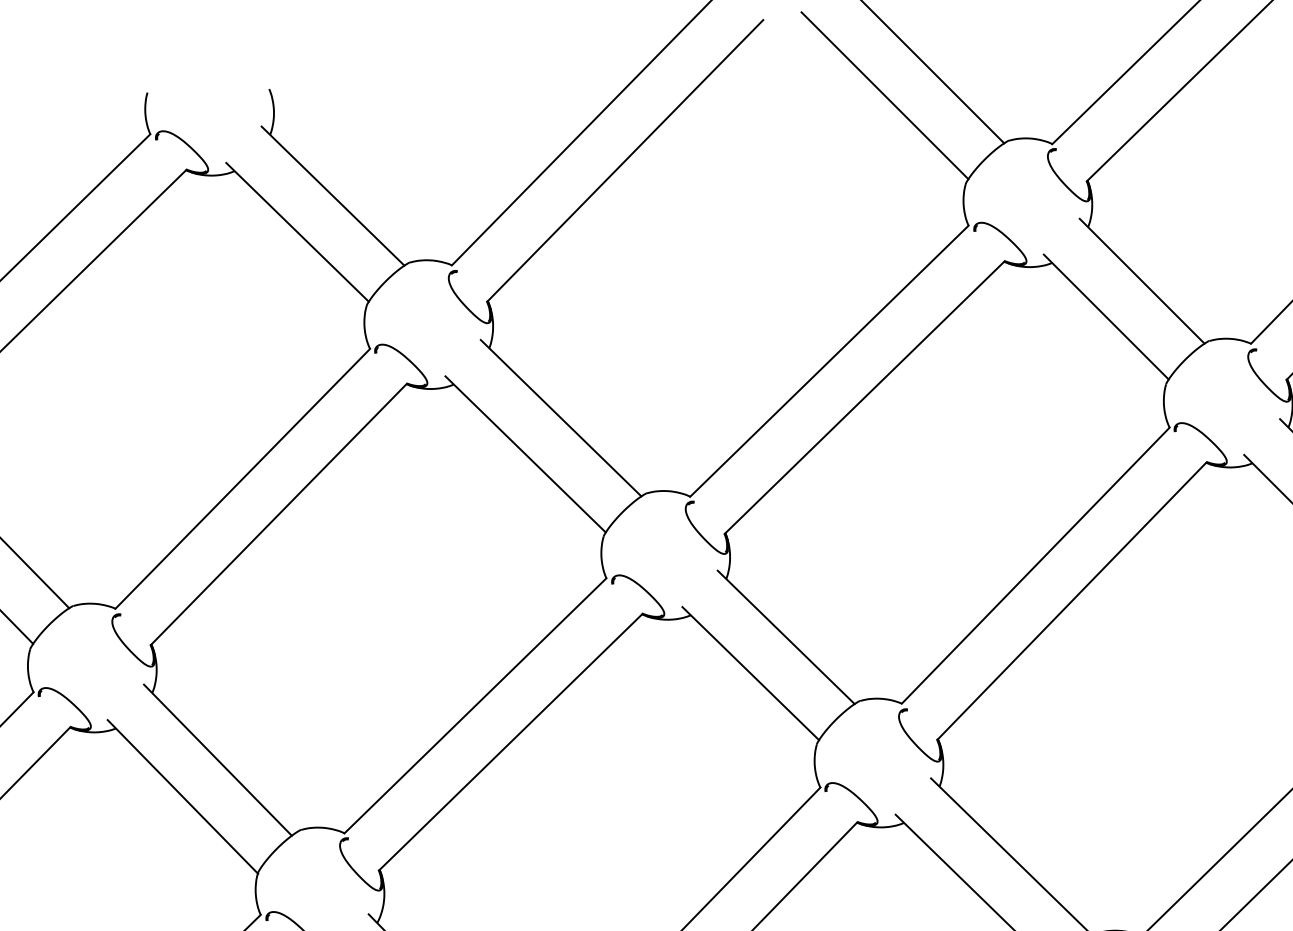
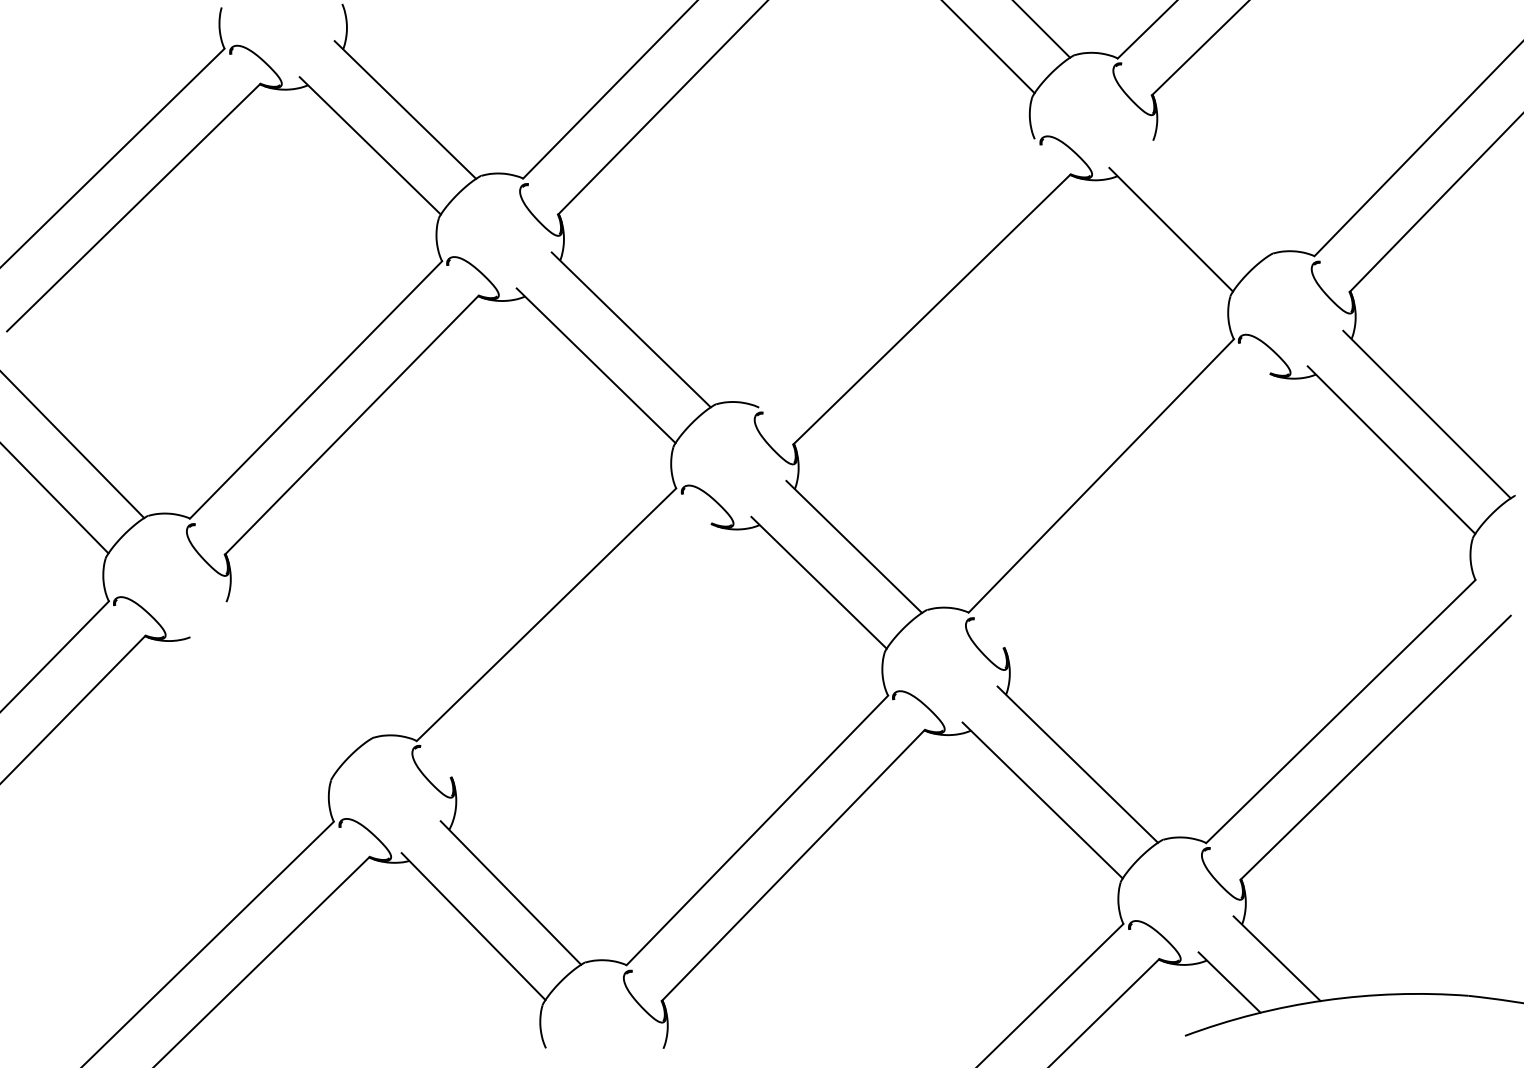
line: (1141, 281) -> (1206, 194), removed
line: (828, 361) -> (896, 273), removed
line: (1072, 600) -> (1137, 510), removed
line: (510, 741) -> (581, 650), removed
line: (217, 760) -> (291, 668), removed
line: (182, 796) -> (256, 704), removed

